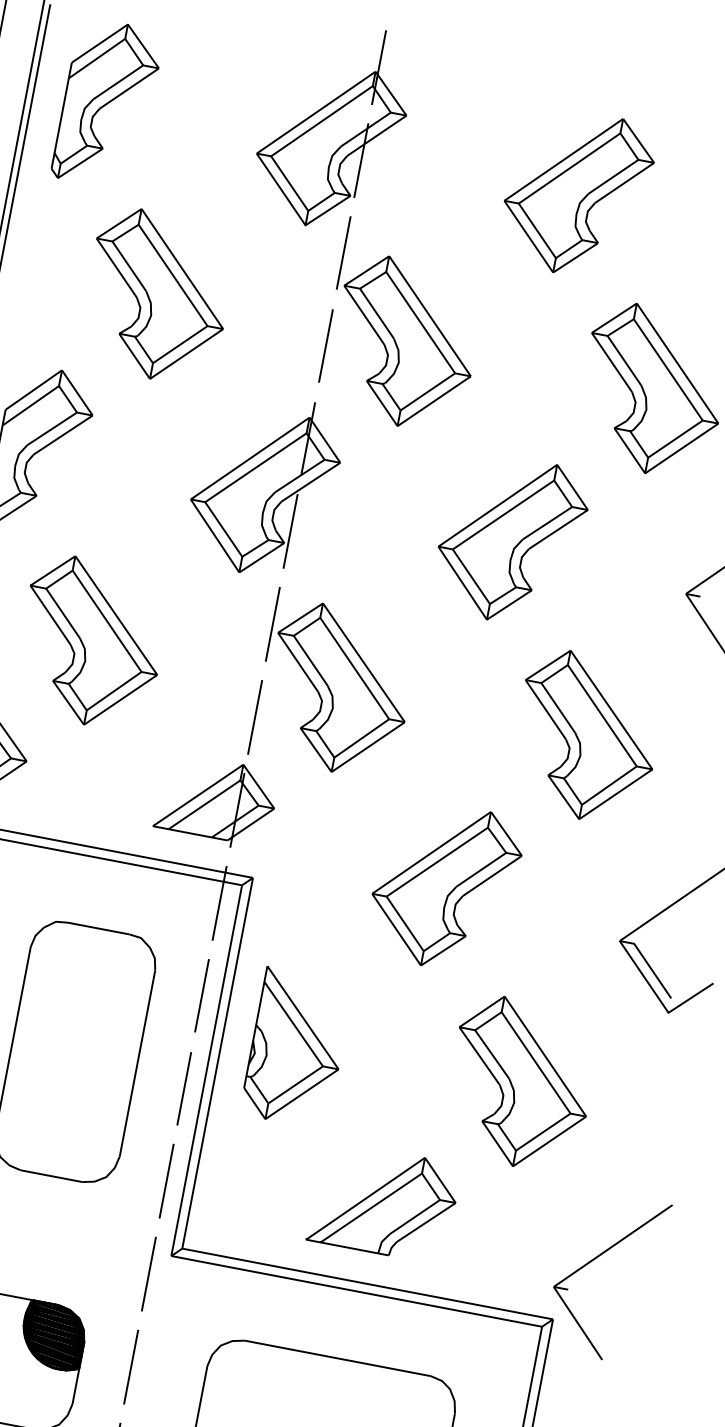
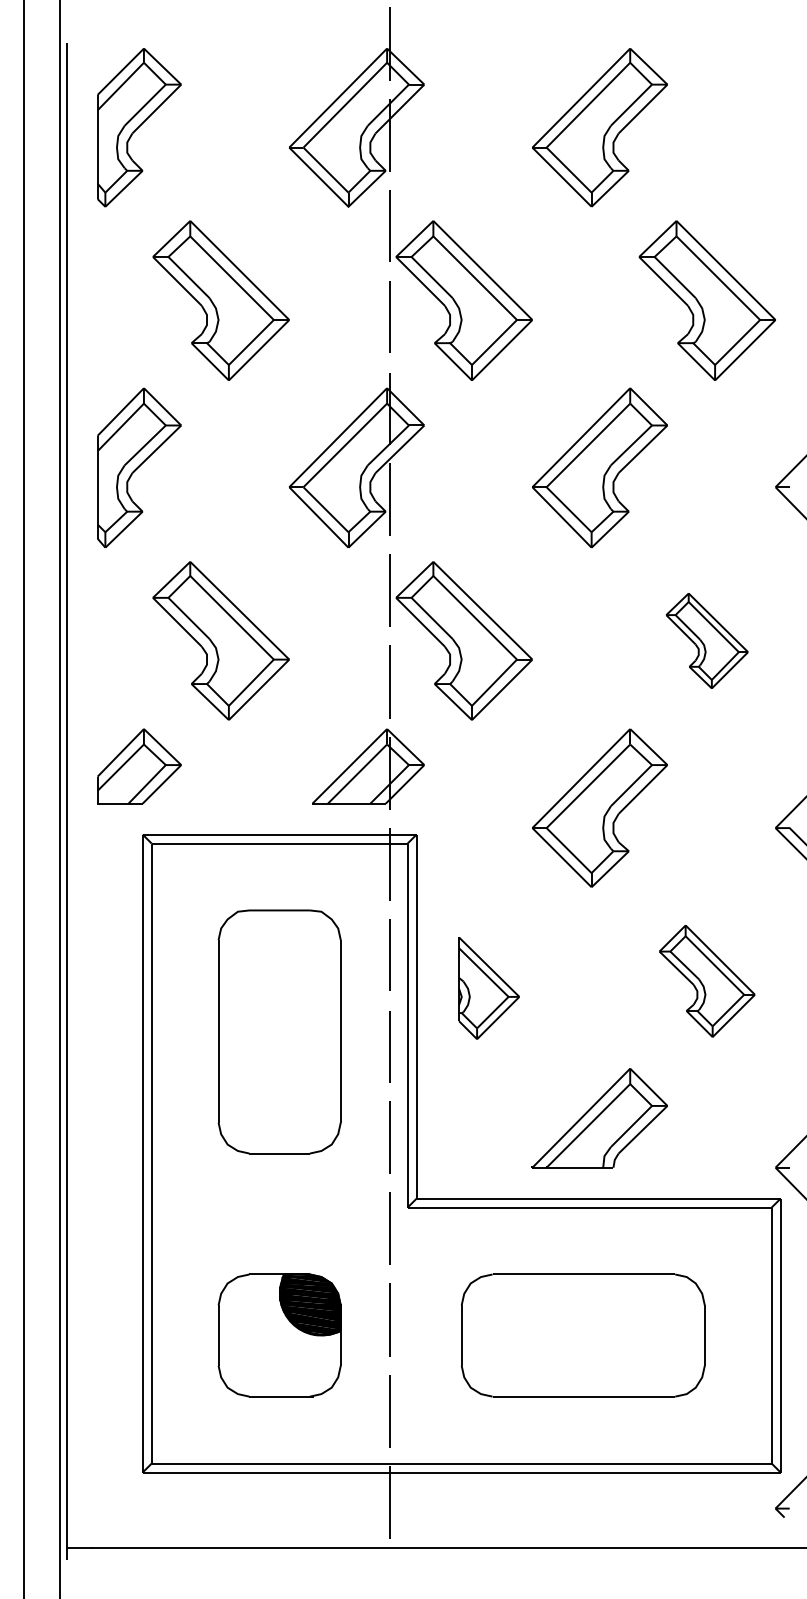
part: (585, 736) -> (706, 640), size x0.6
part: (296, 1048) -> (488, 988), size x0.7
part: (519, 1083) -> (706, 981), size x0.7

